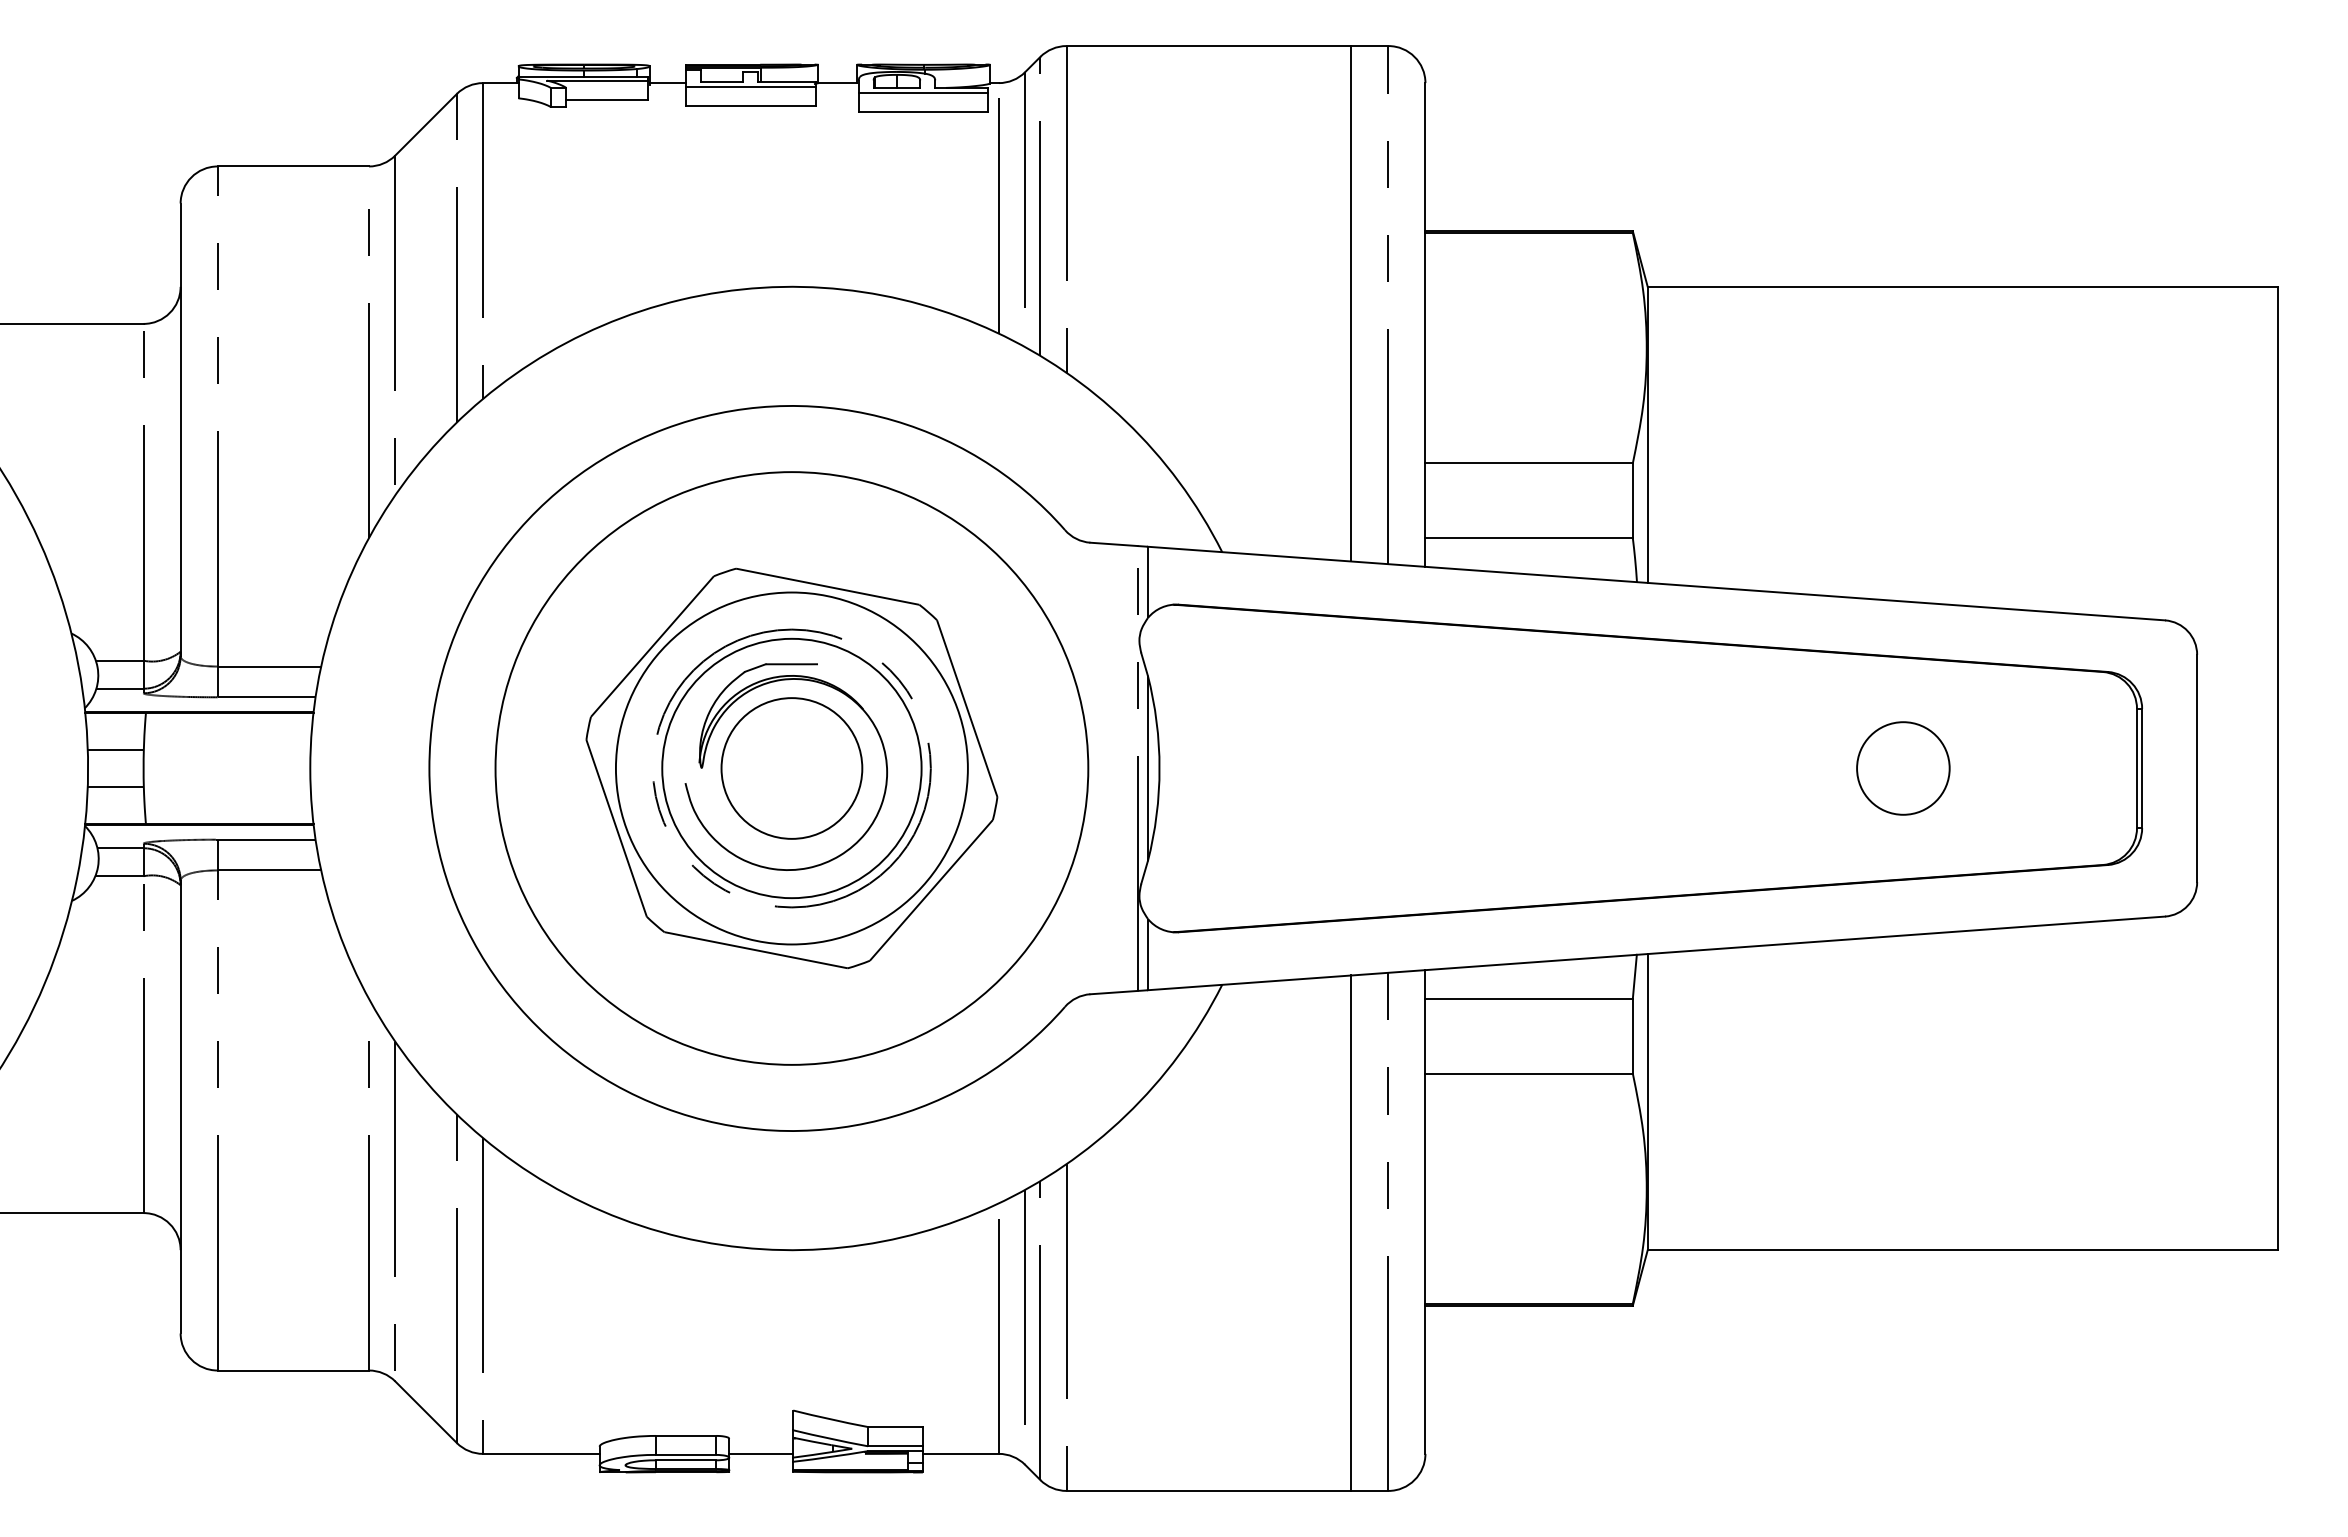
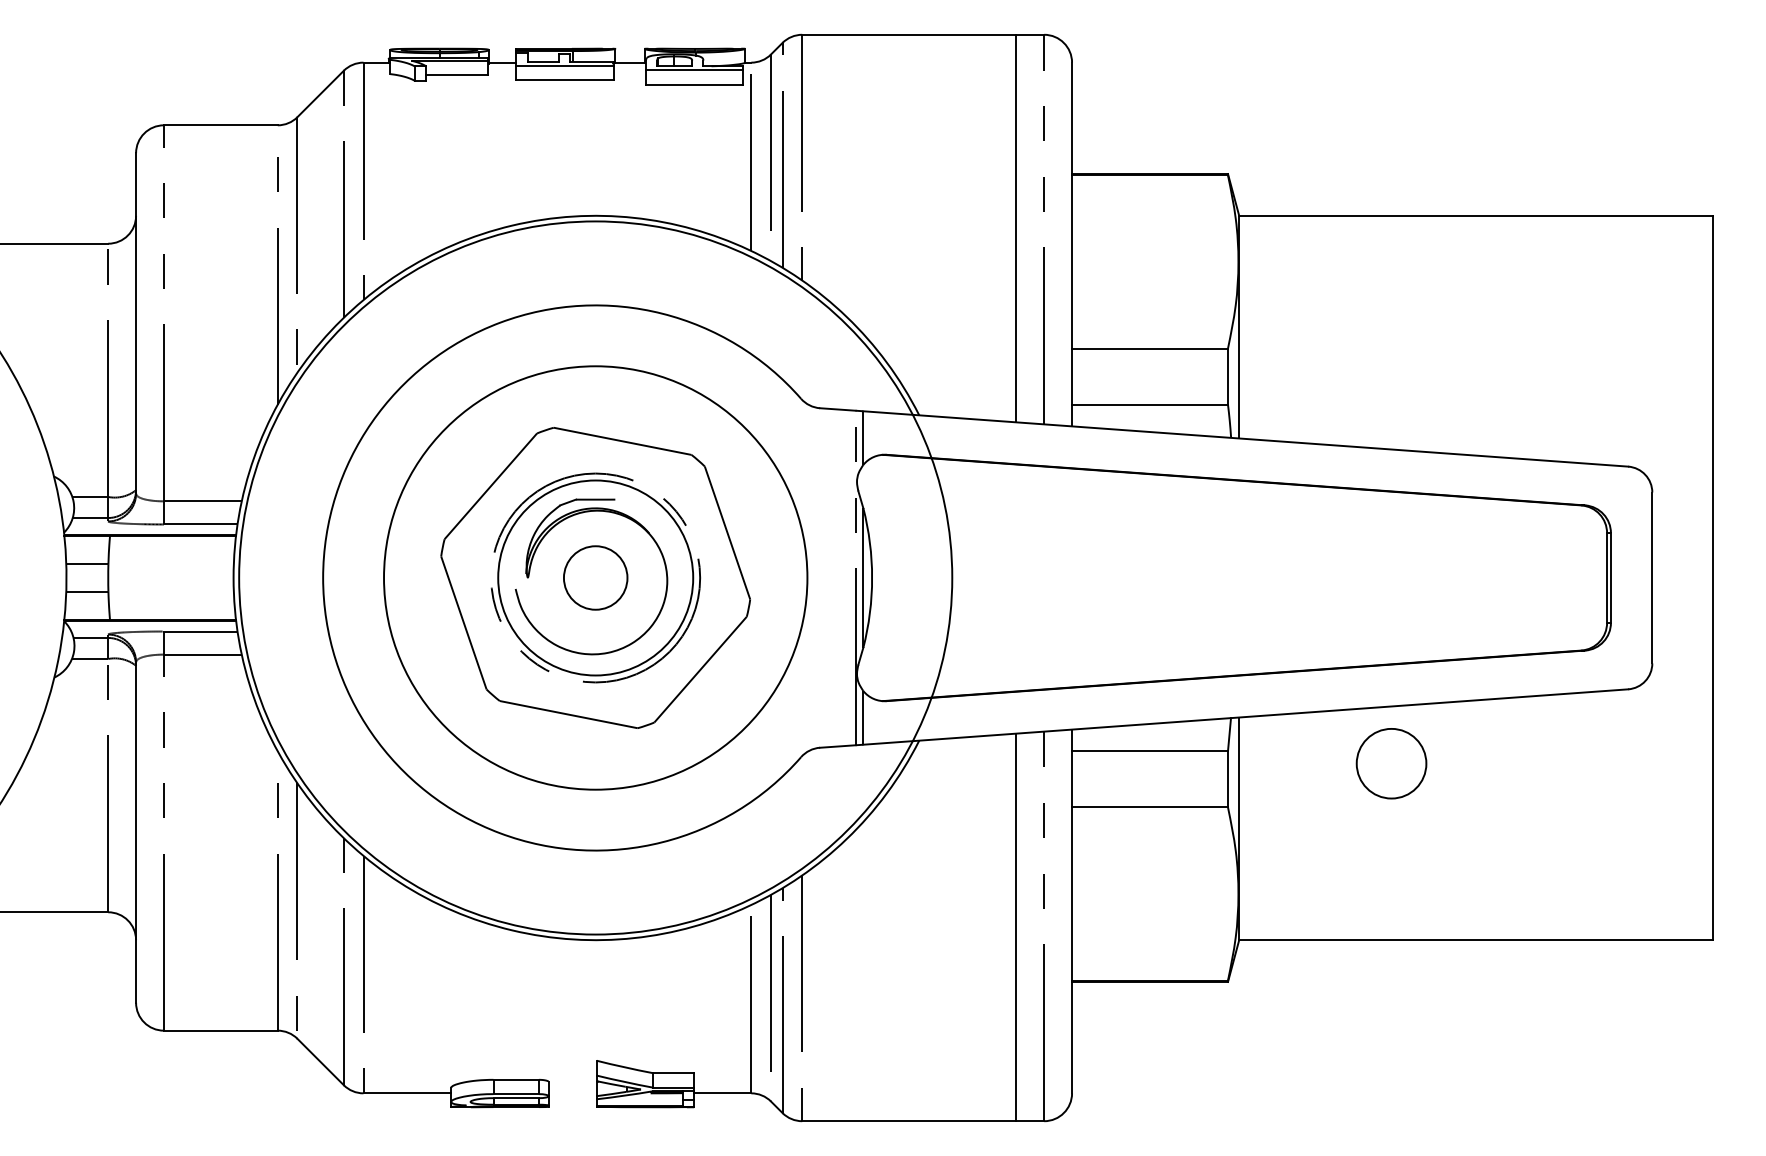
circle: (791, 768) -> (595, 578), size x0.6
circle: (791, 768) -> (595, 578), size x1.6
circle: (791, 768) -> (595, 578), size x1.6
circle: (1903, 768) -> (1391, 763), moved
line: (761, 1453) -> (572, 1093), removed

